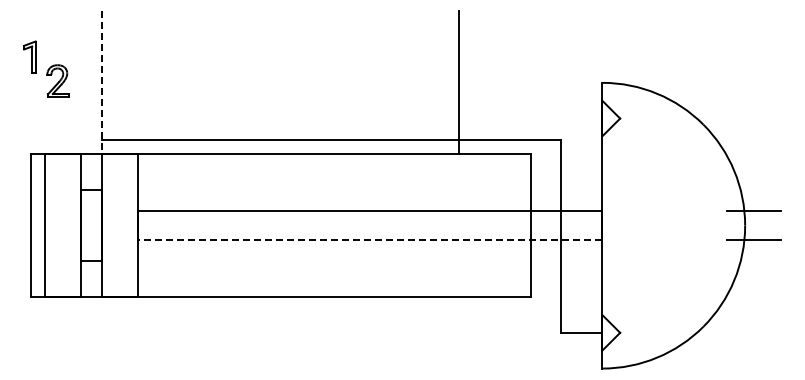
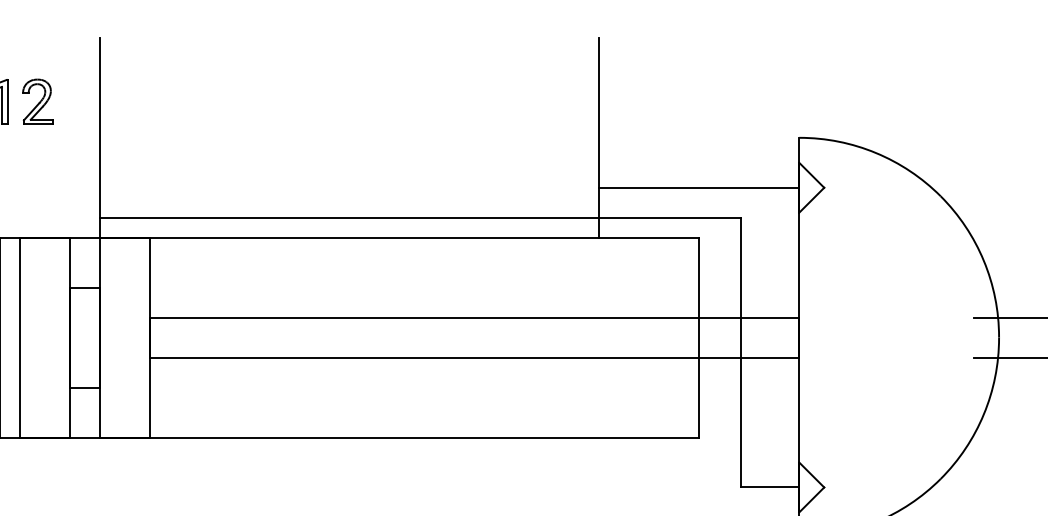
part: (57, 80) -> (37, 100), moved
line: (102, 83) -> (100, 138), dashed -> solid
line: (530, 118) -> (698, 187), added
line: (369, 240) -> (473, 358), dashed -> solid

